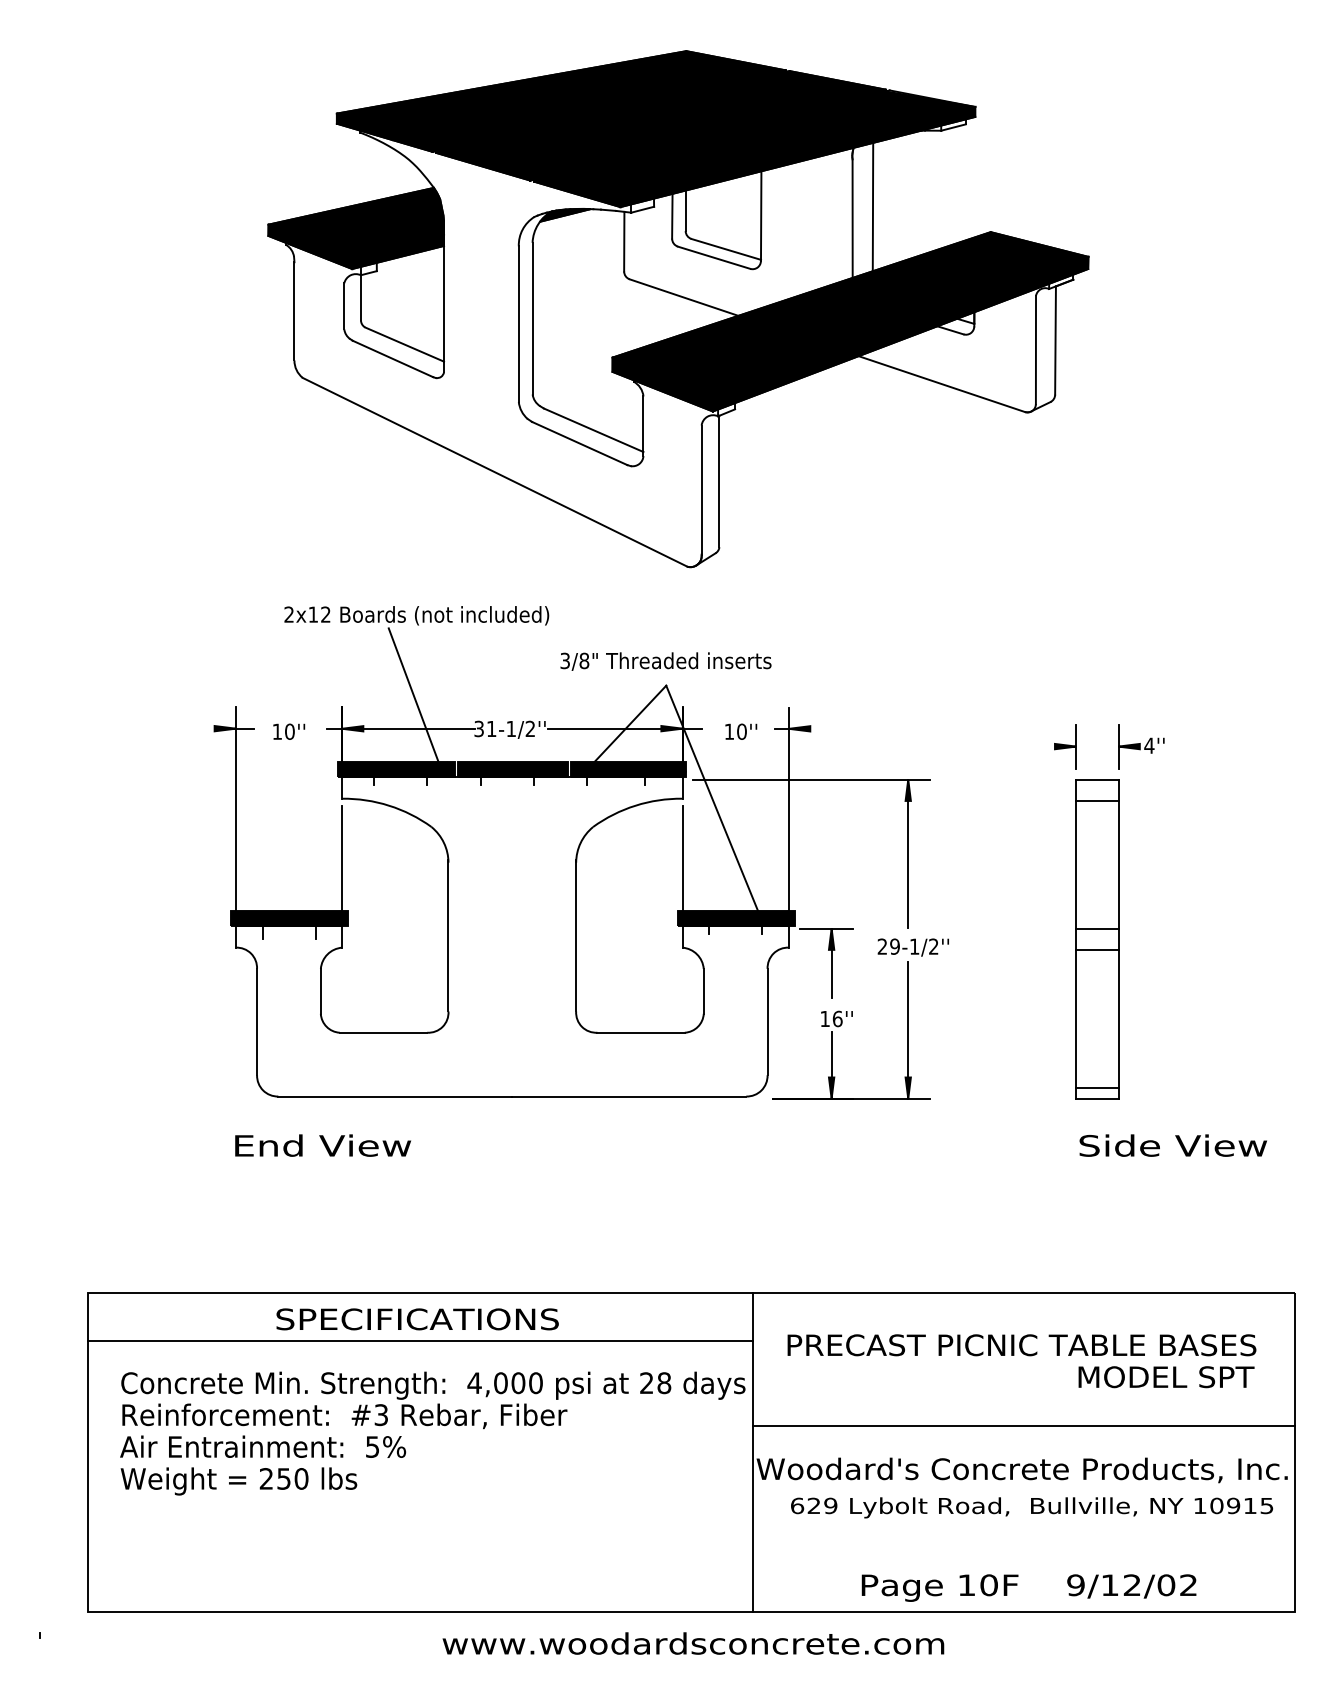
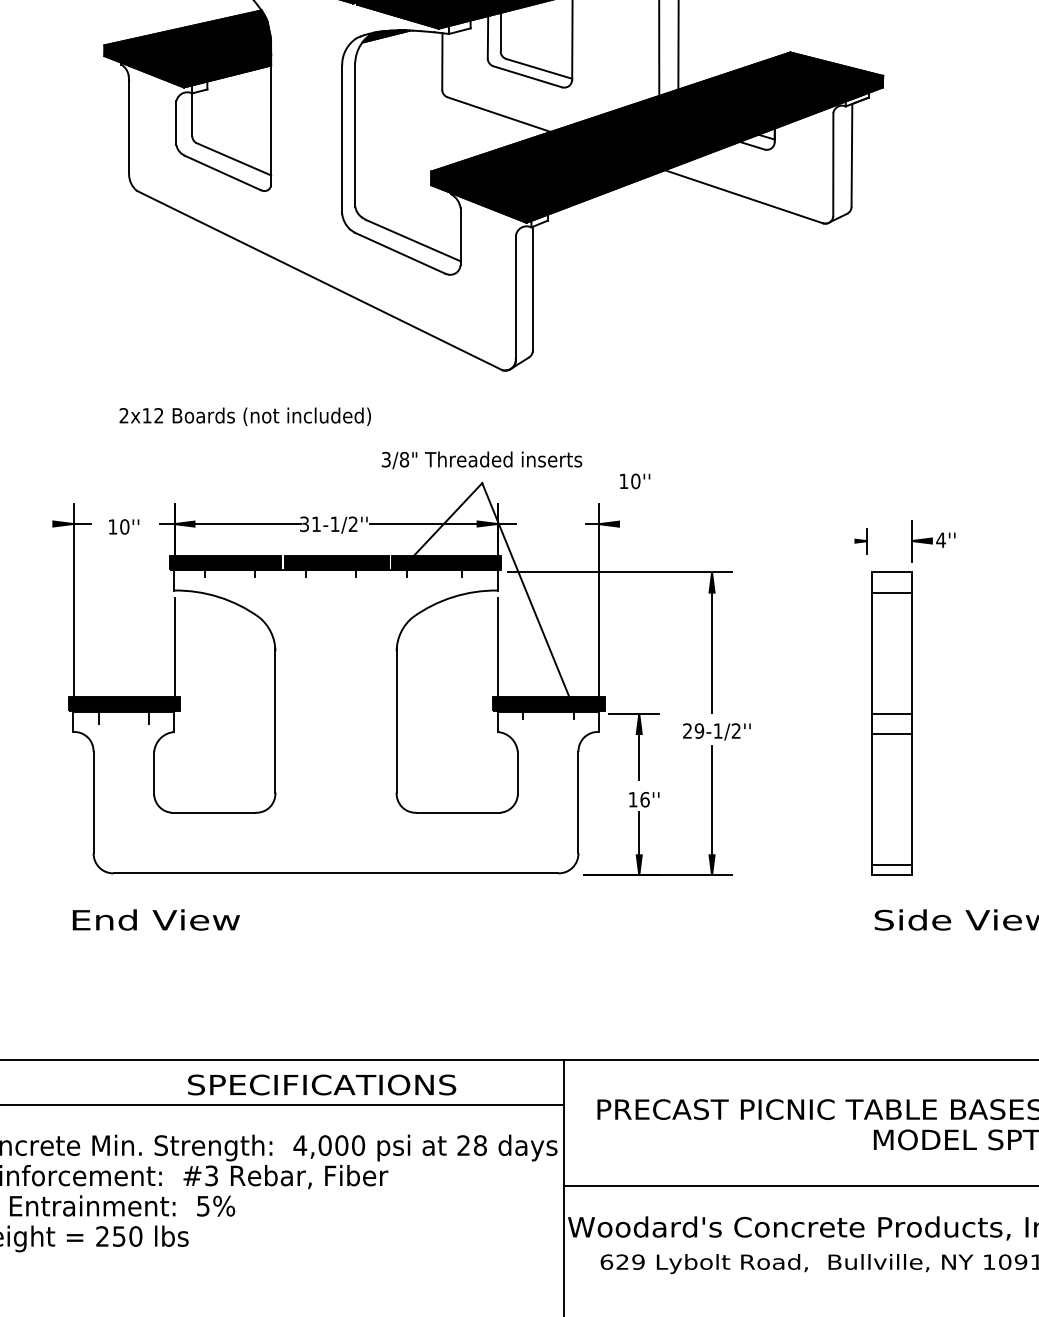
line: (414, 698) -> (243, 495), removed
text: (741, 731) -> (635, 481), moved
part: (1065, 746) -> (861, 540), size x0.6
text: (417, 1319) -> (321, 1085), moved

